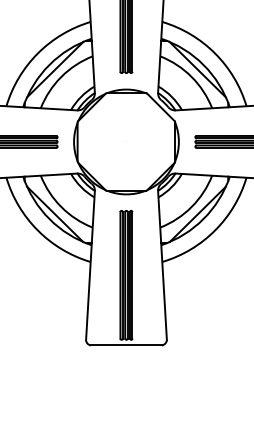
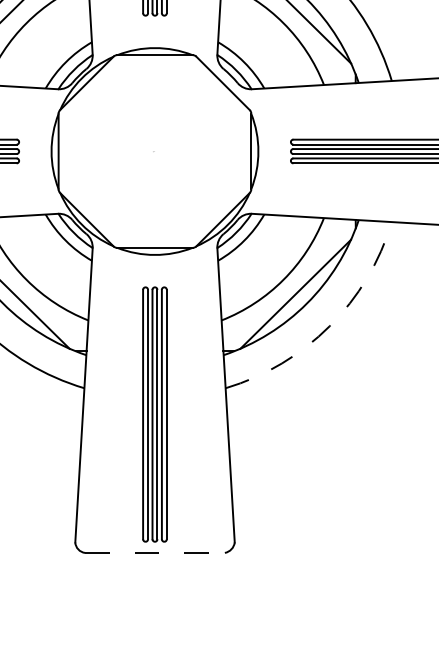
arc: (215, 230) -> (330, 326), solid -> dashed
line: (127, 345) -> (157, 552), solid -> dashed

